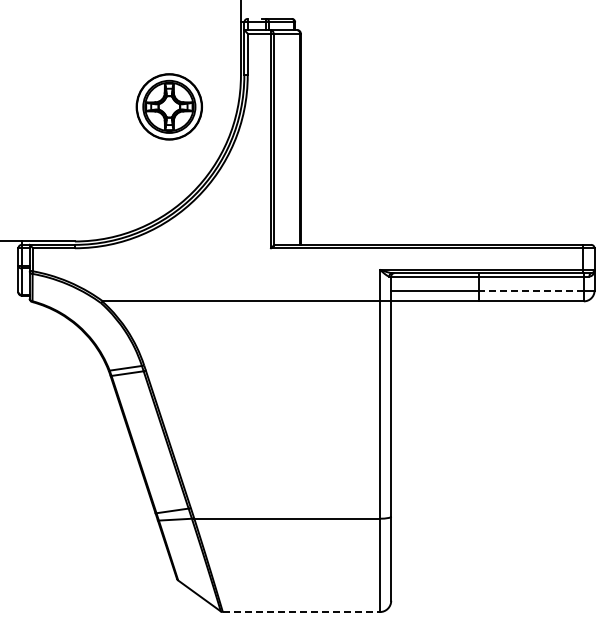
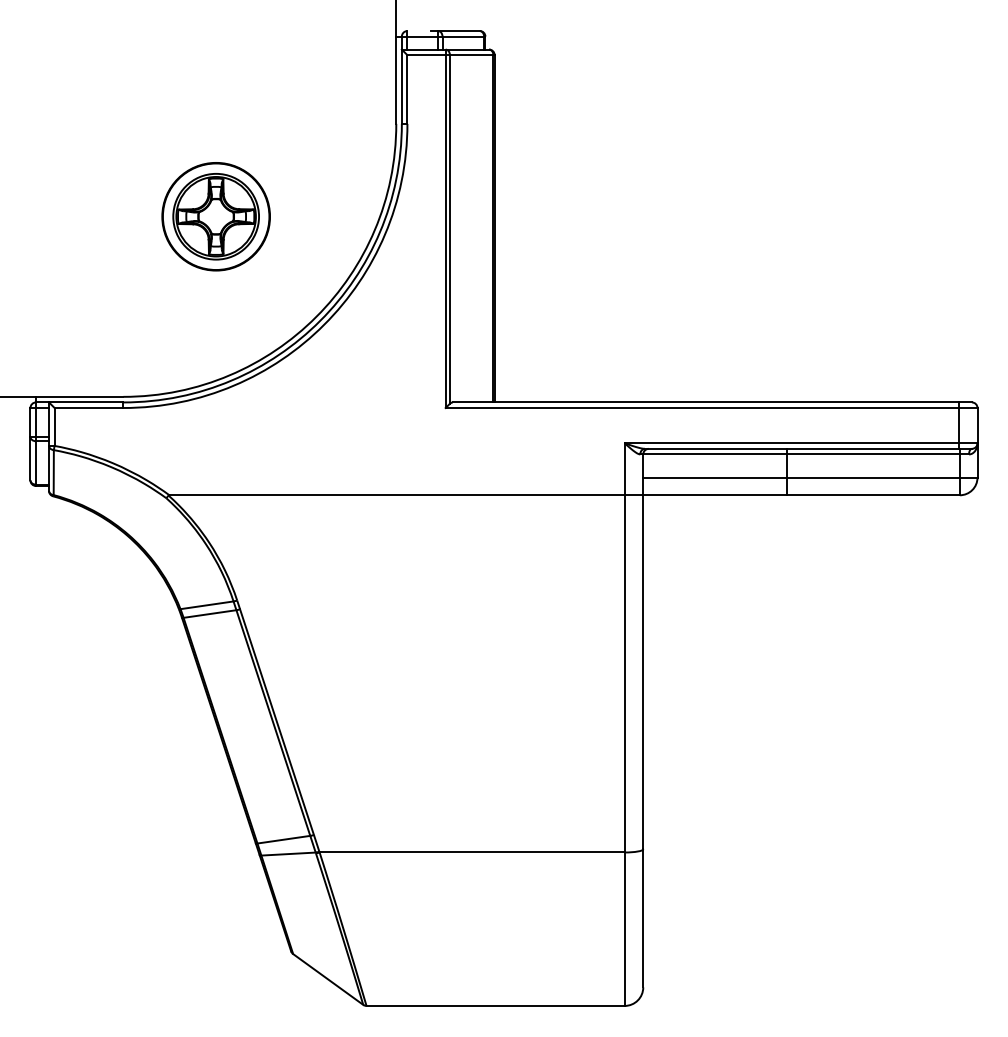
part: (168, 106) -> (214, 216), moved
line: (531, 290) -> (873, 477), dashed -> solid
line: (301, 612) -> (495, 1006), dashed -> solid

